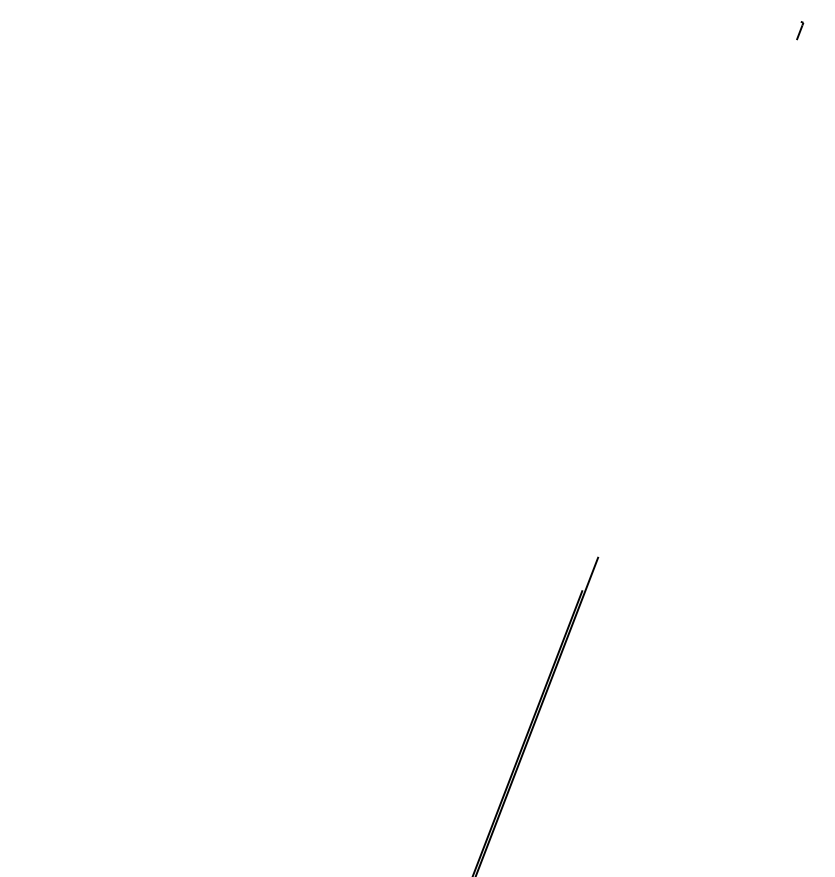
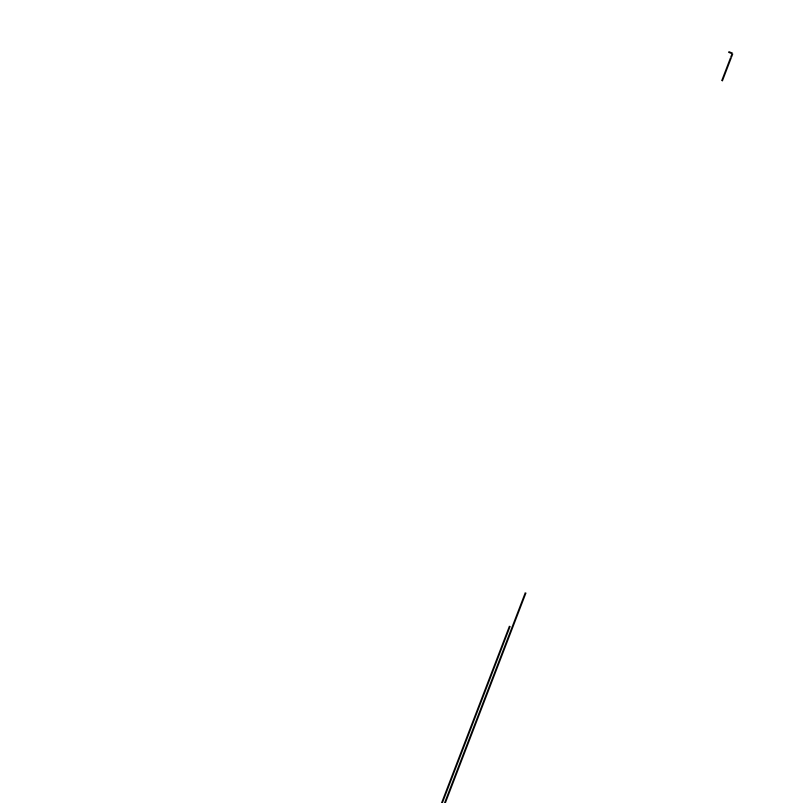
part: (800, 30) -> (727, 66), size x1.6

